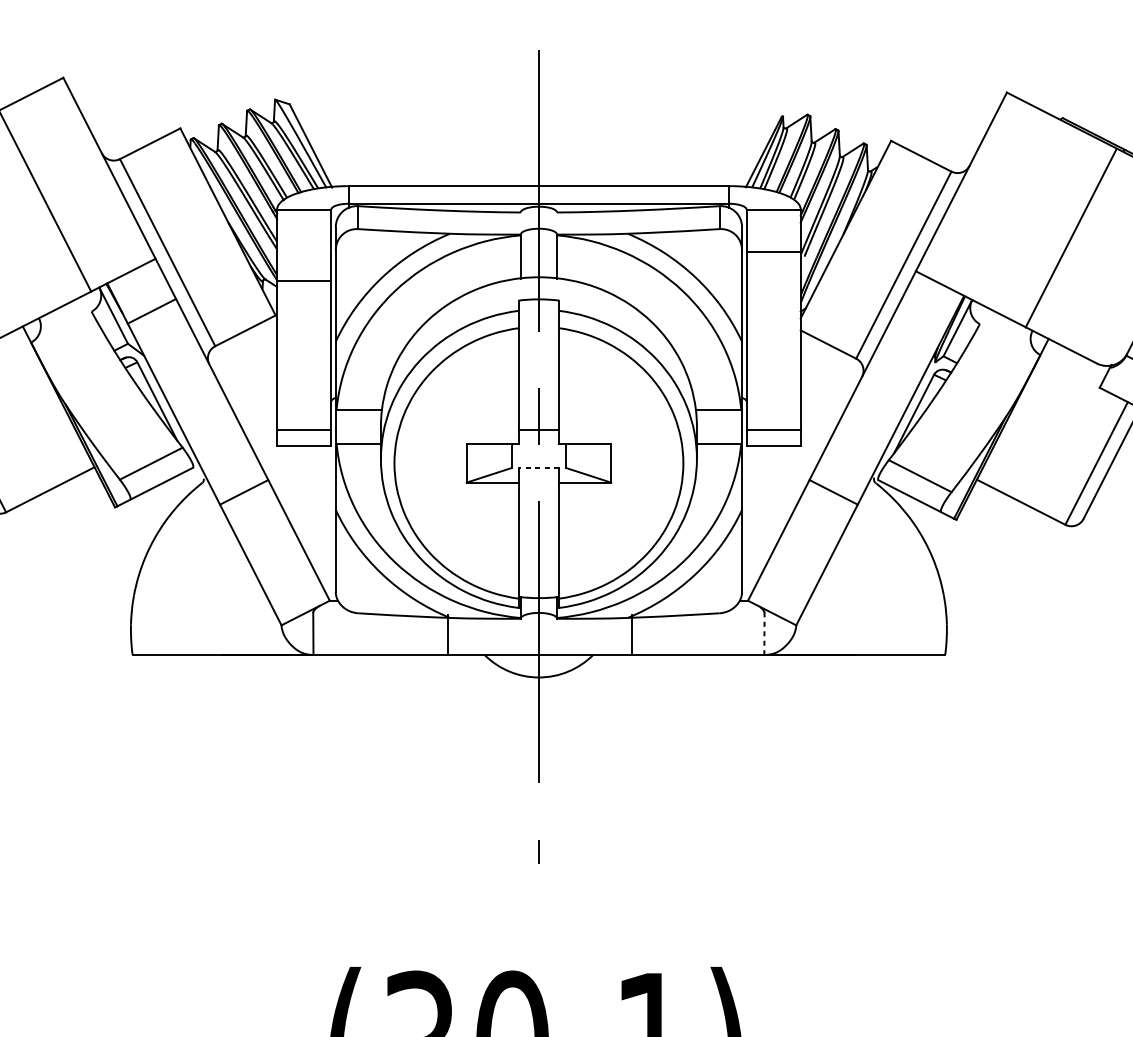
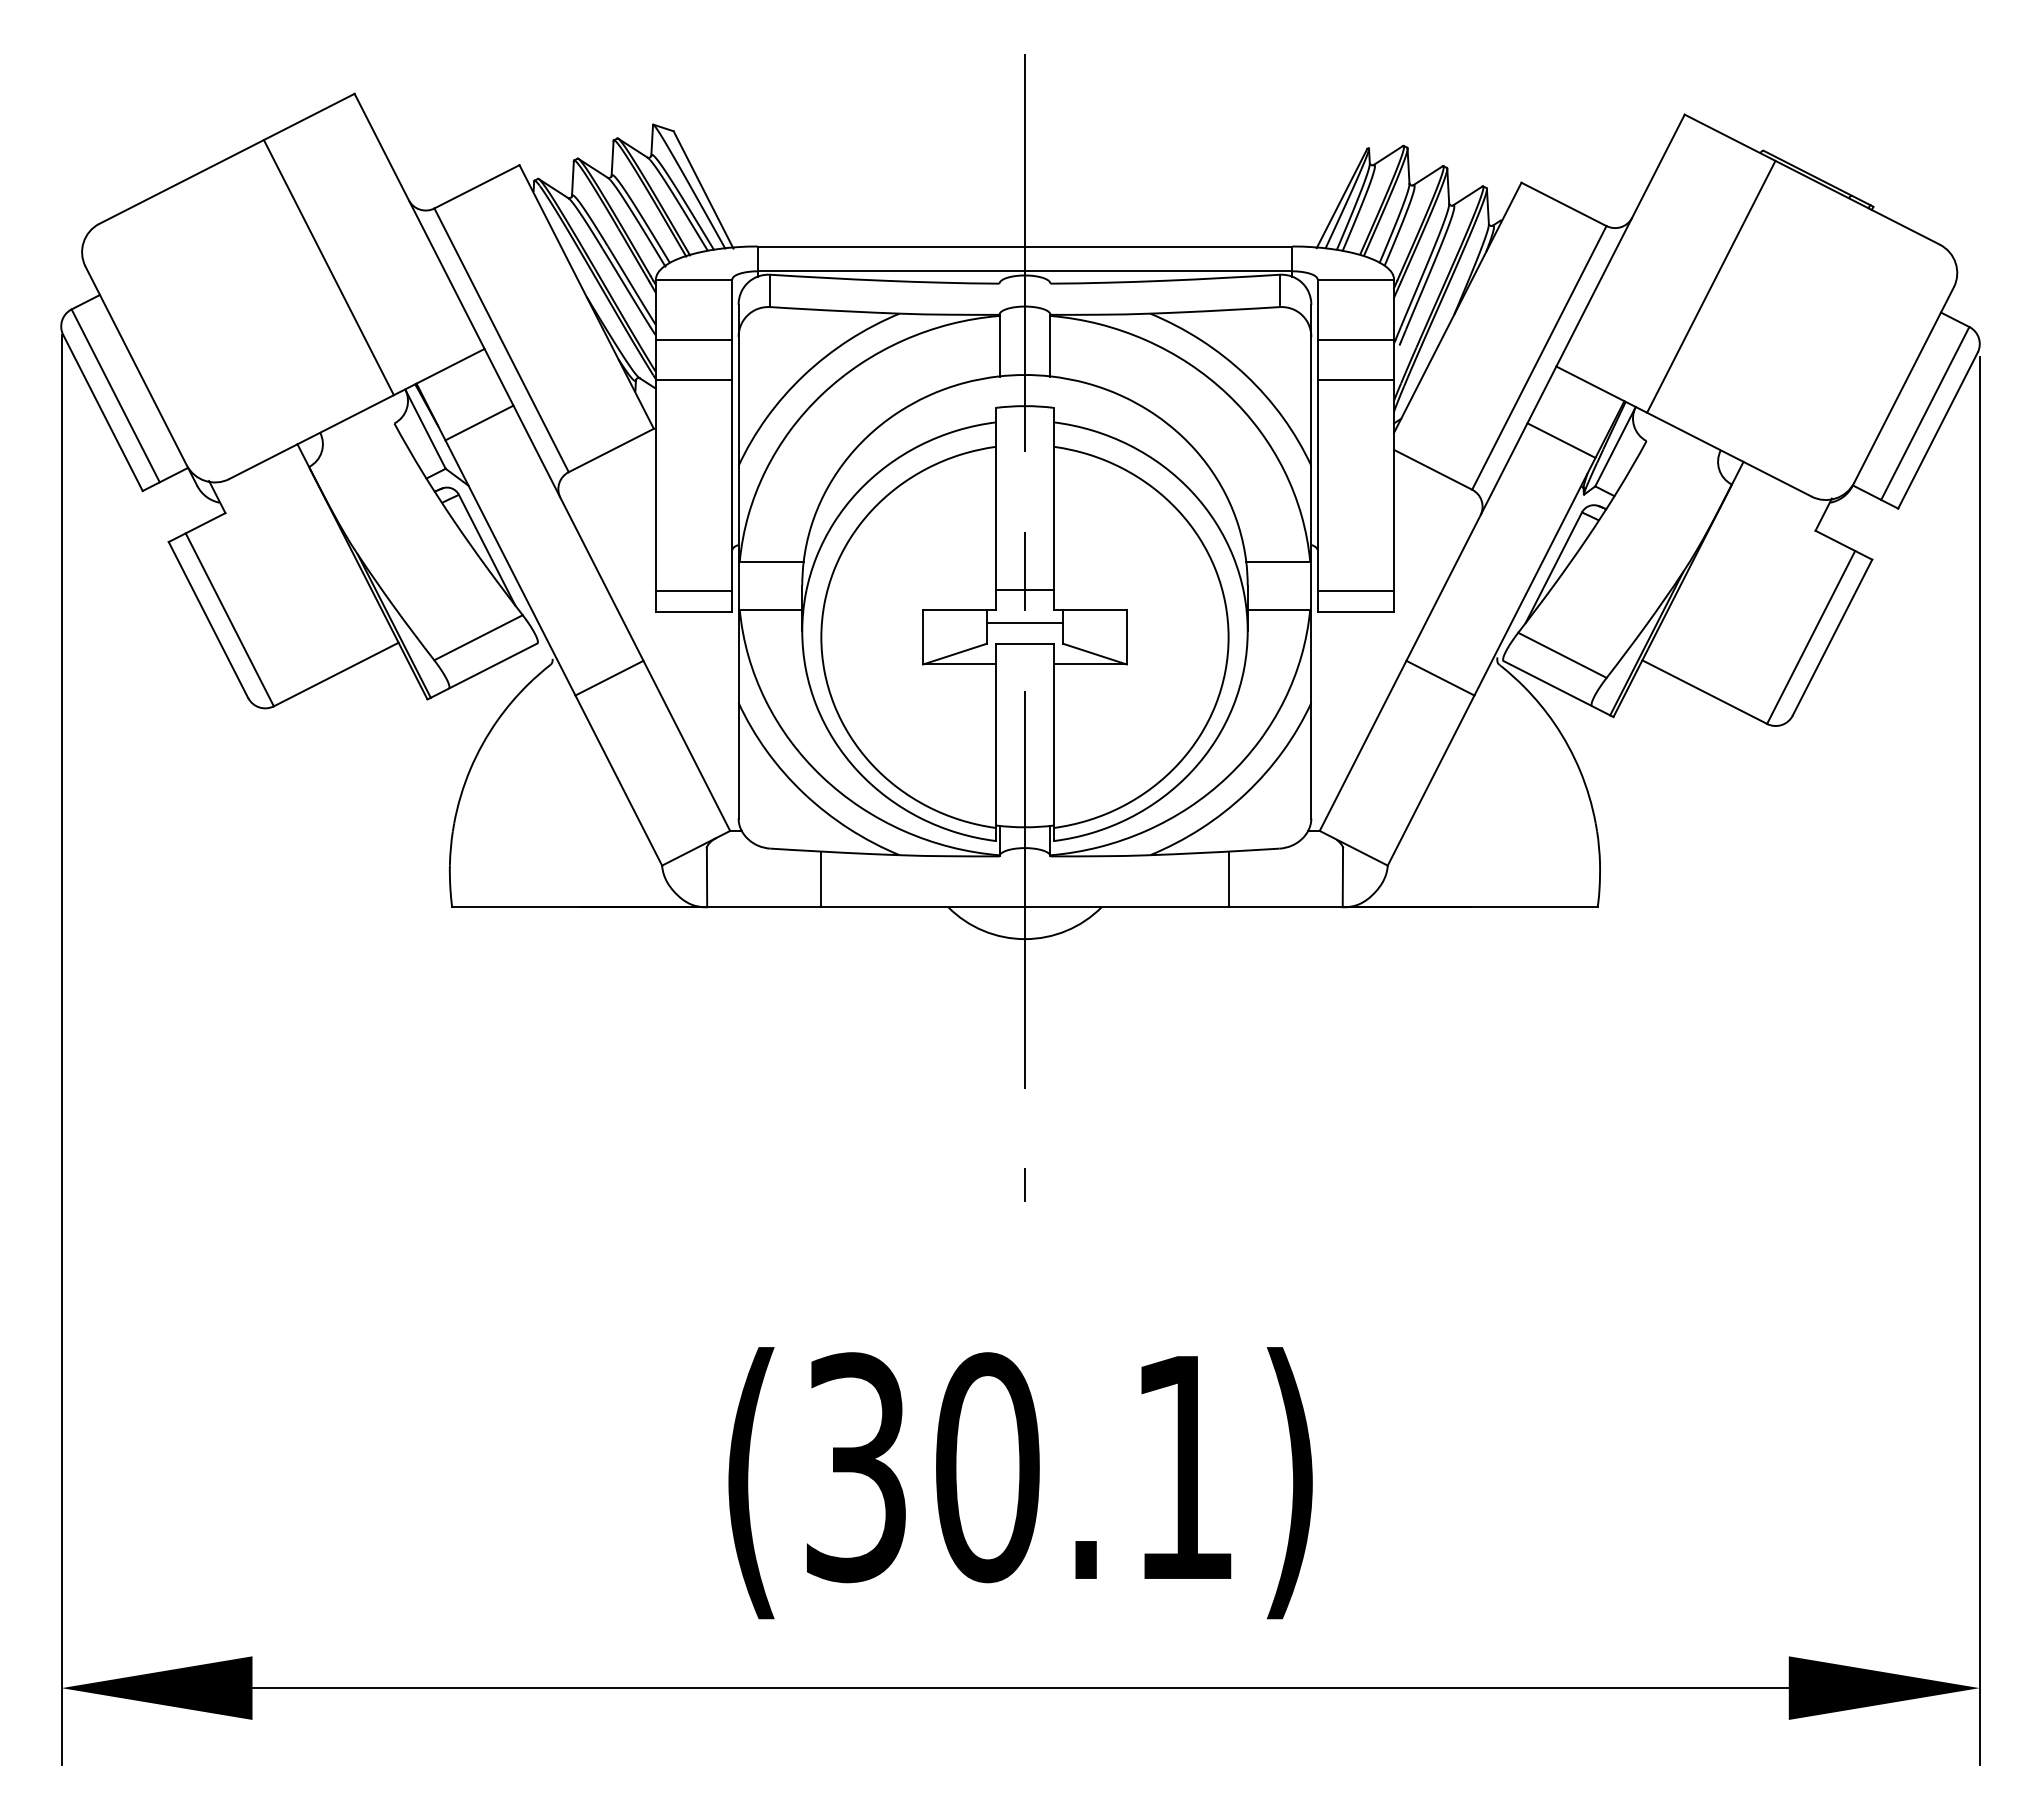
line: (1071, 237) -> (1711, 286), moved
line: (303, 252) -> (693, 339), added
line: (773, 281) -> (1355, 380), added
line: (919, 323) -> (1561, 440), added
line: (538, 453) -> (1024, 623), added
line: (538, 467) -> (1024, 643), dashed -> solid
line: (764, 633) -> (1342, 877), dashed -> solid
line: (448, 635) -> (821, 879), moved
line: (632, 635) -> (1228, 879), moved

